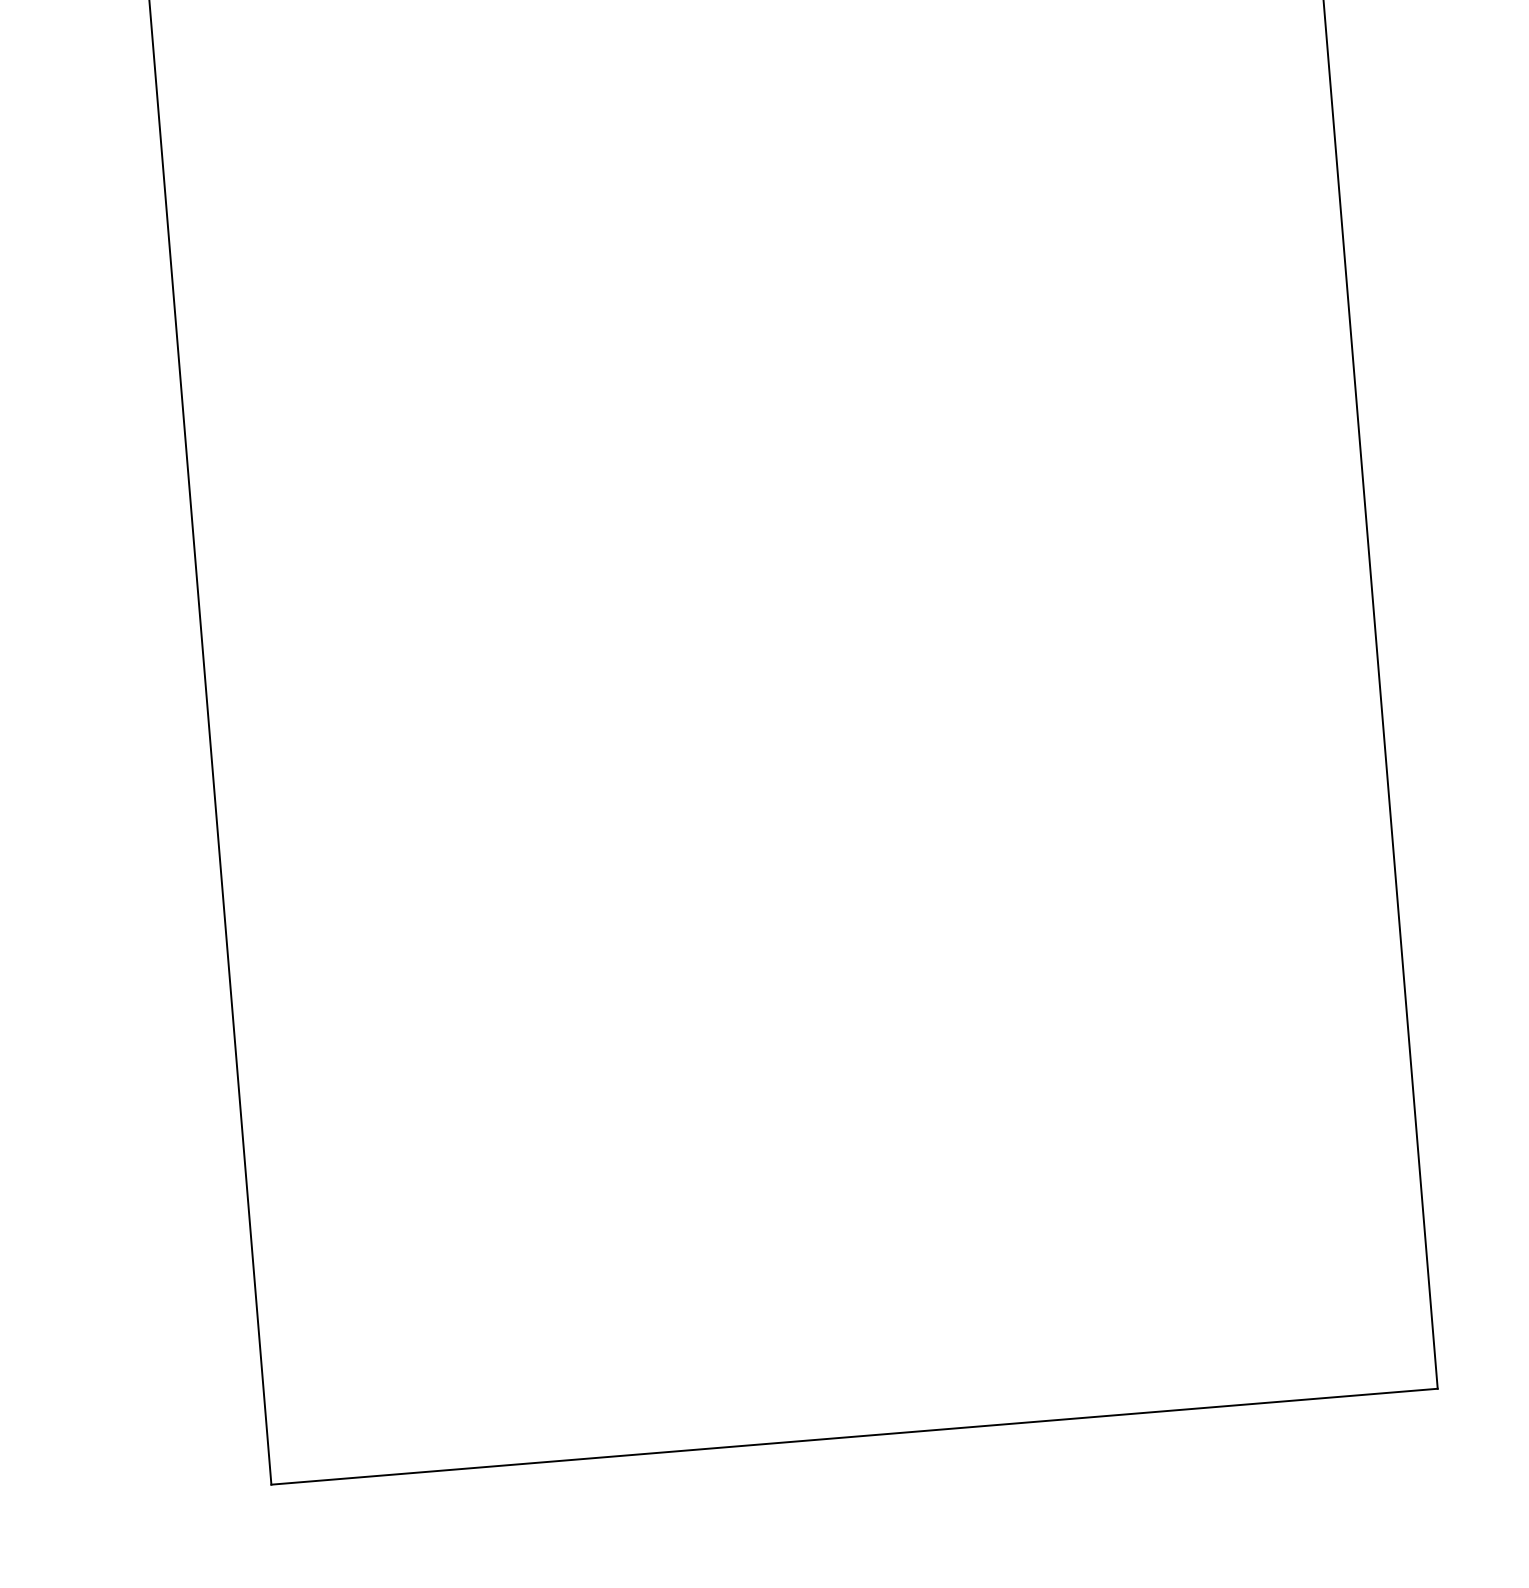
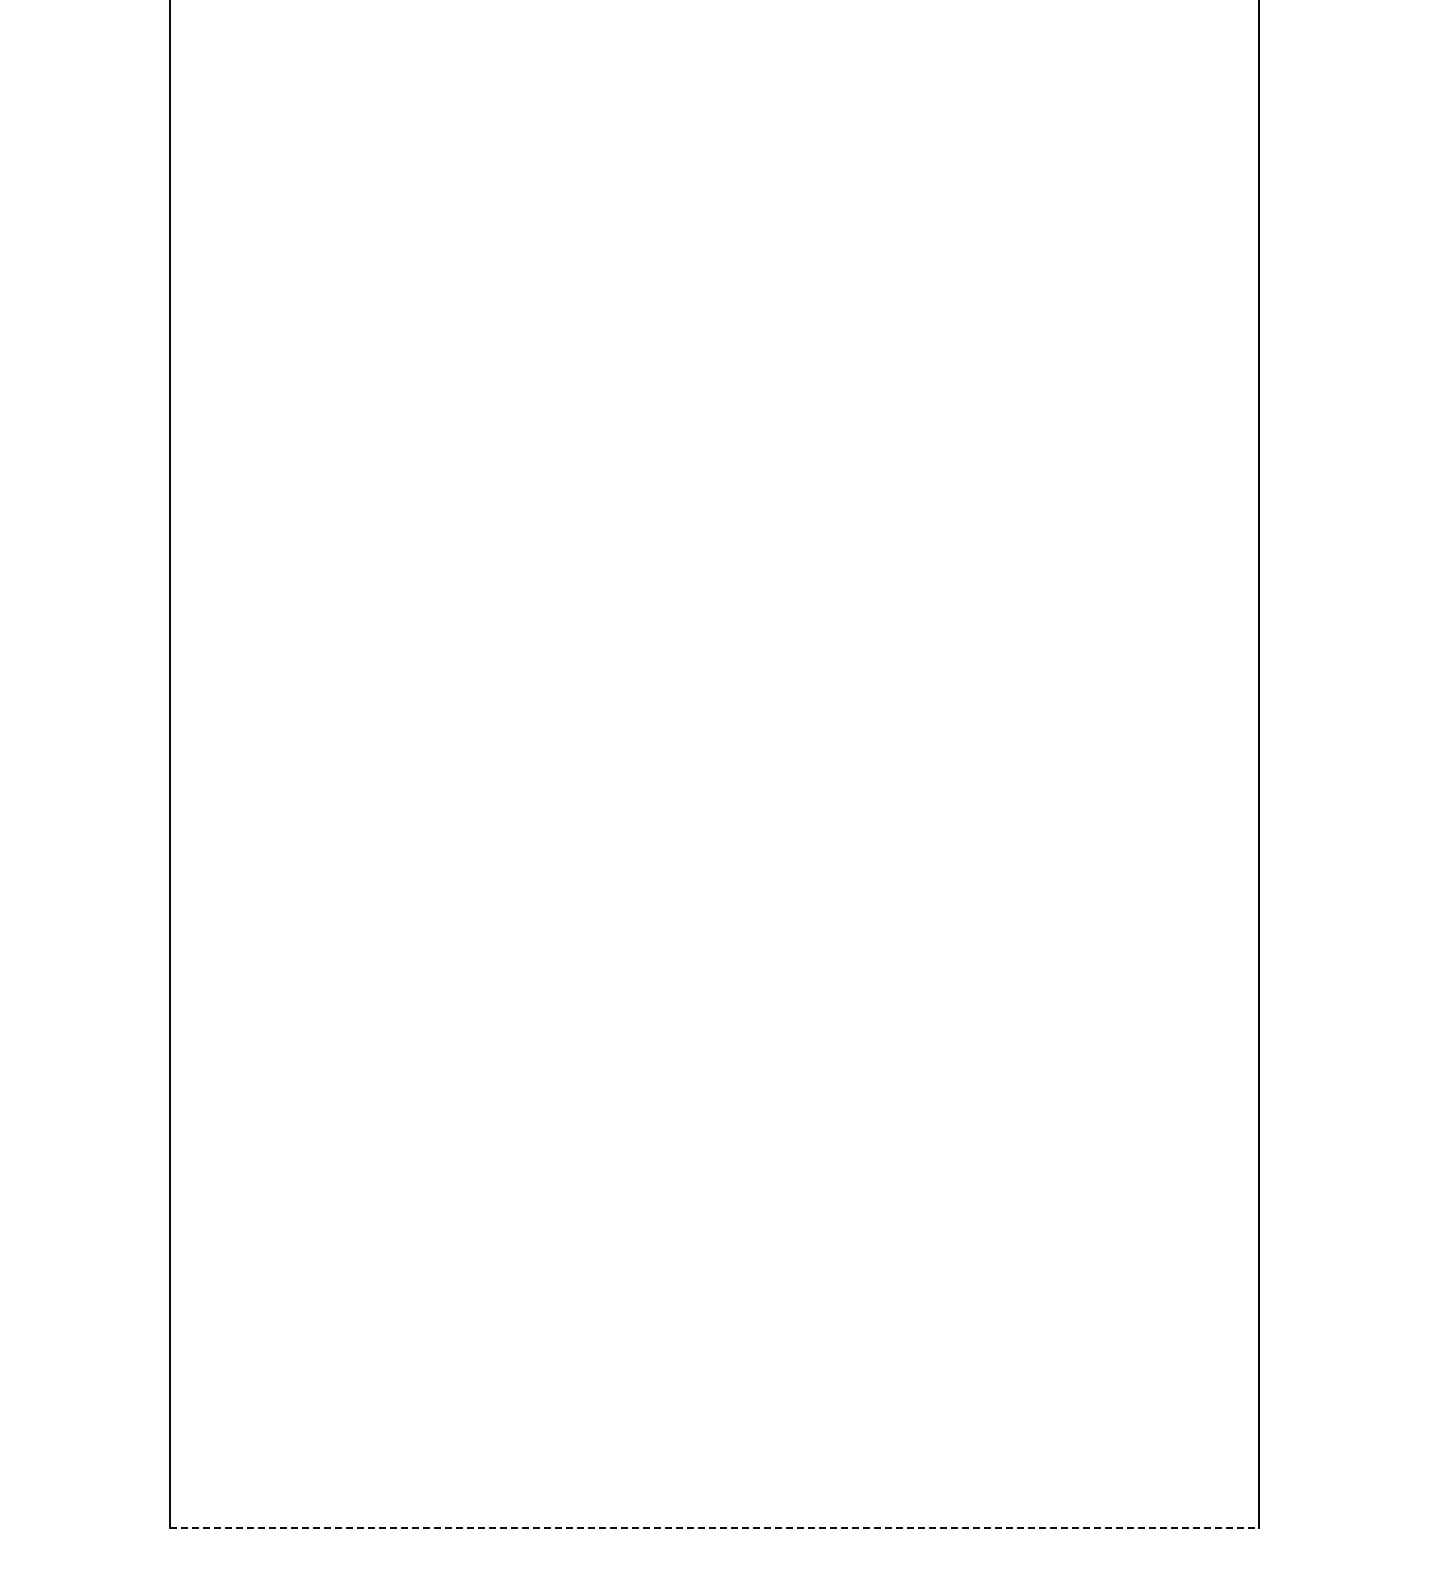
line: (854, 1436) -> (714, 1527), solid -> dashed

